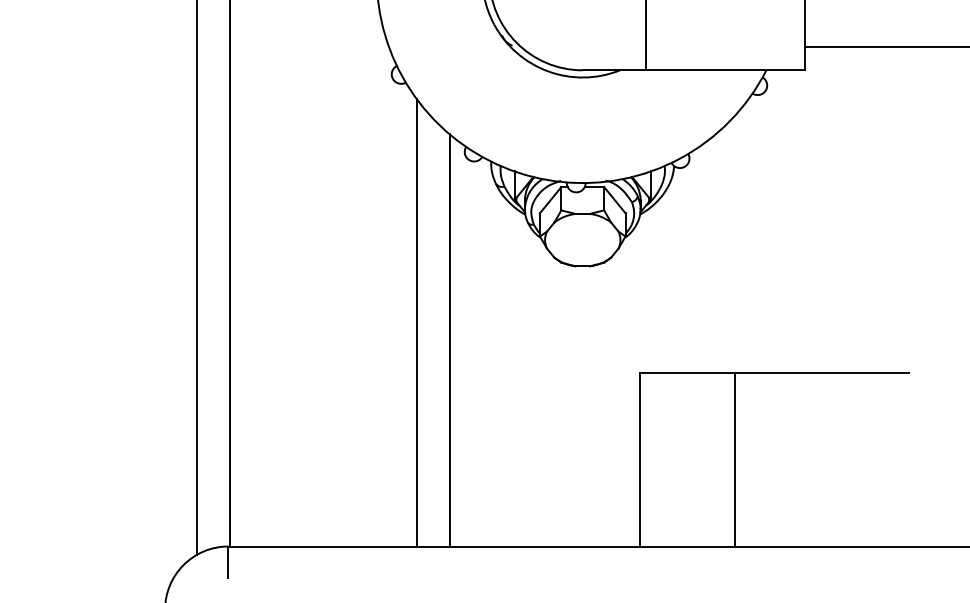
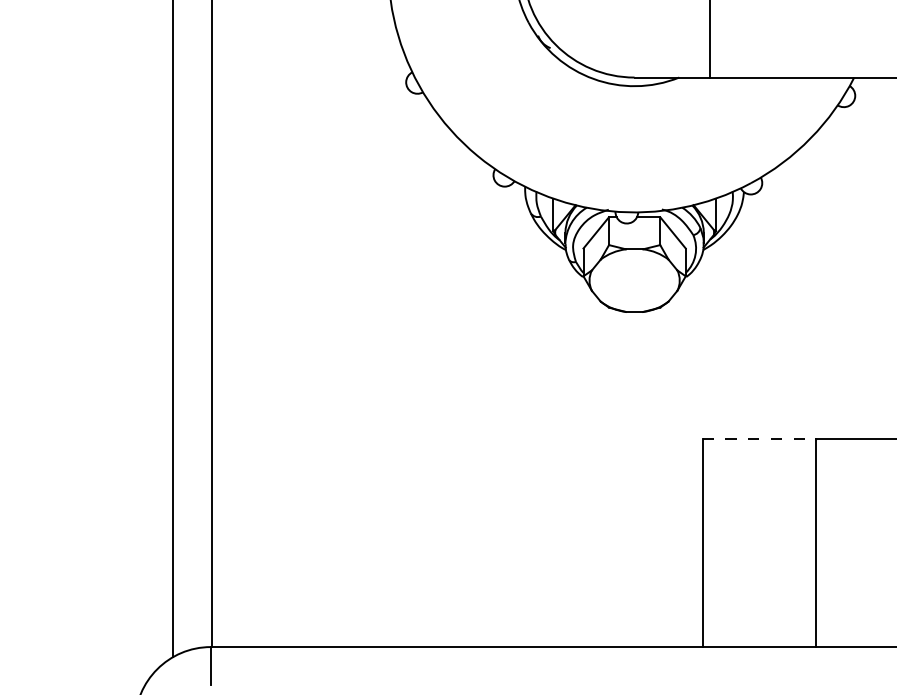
line: (417, 322) -> (436, 379), removed
line: (449, 340) -> (475, 400), removed
line: (687, 372) -> (759, 438), solid -> dashed

